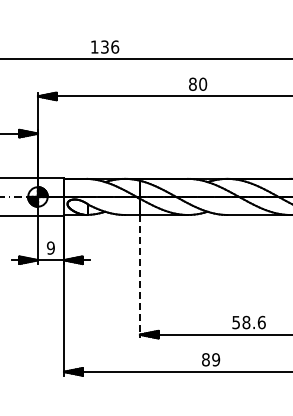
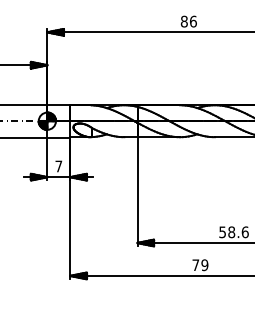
text: (203, 83) -> (193, 20), 80 -> 86
text: (50, 247) -> (58, 165), 9 -> 7
line: (139, 276) -> (137, 191), dashed -> solid
text: (205, 359) -> (195, 264), 89 -> 79

